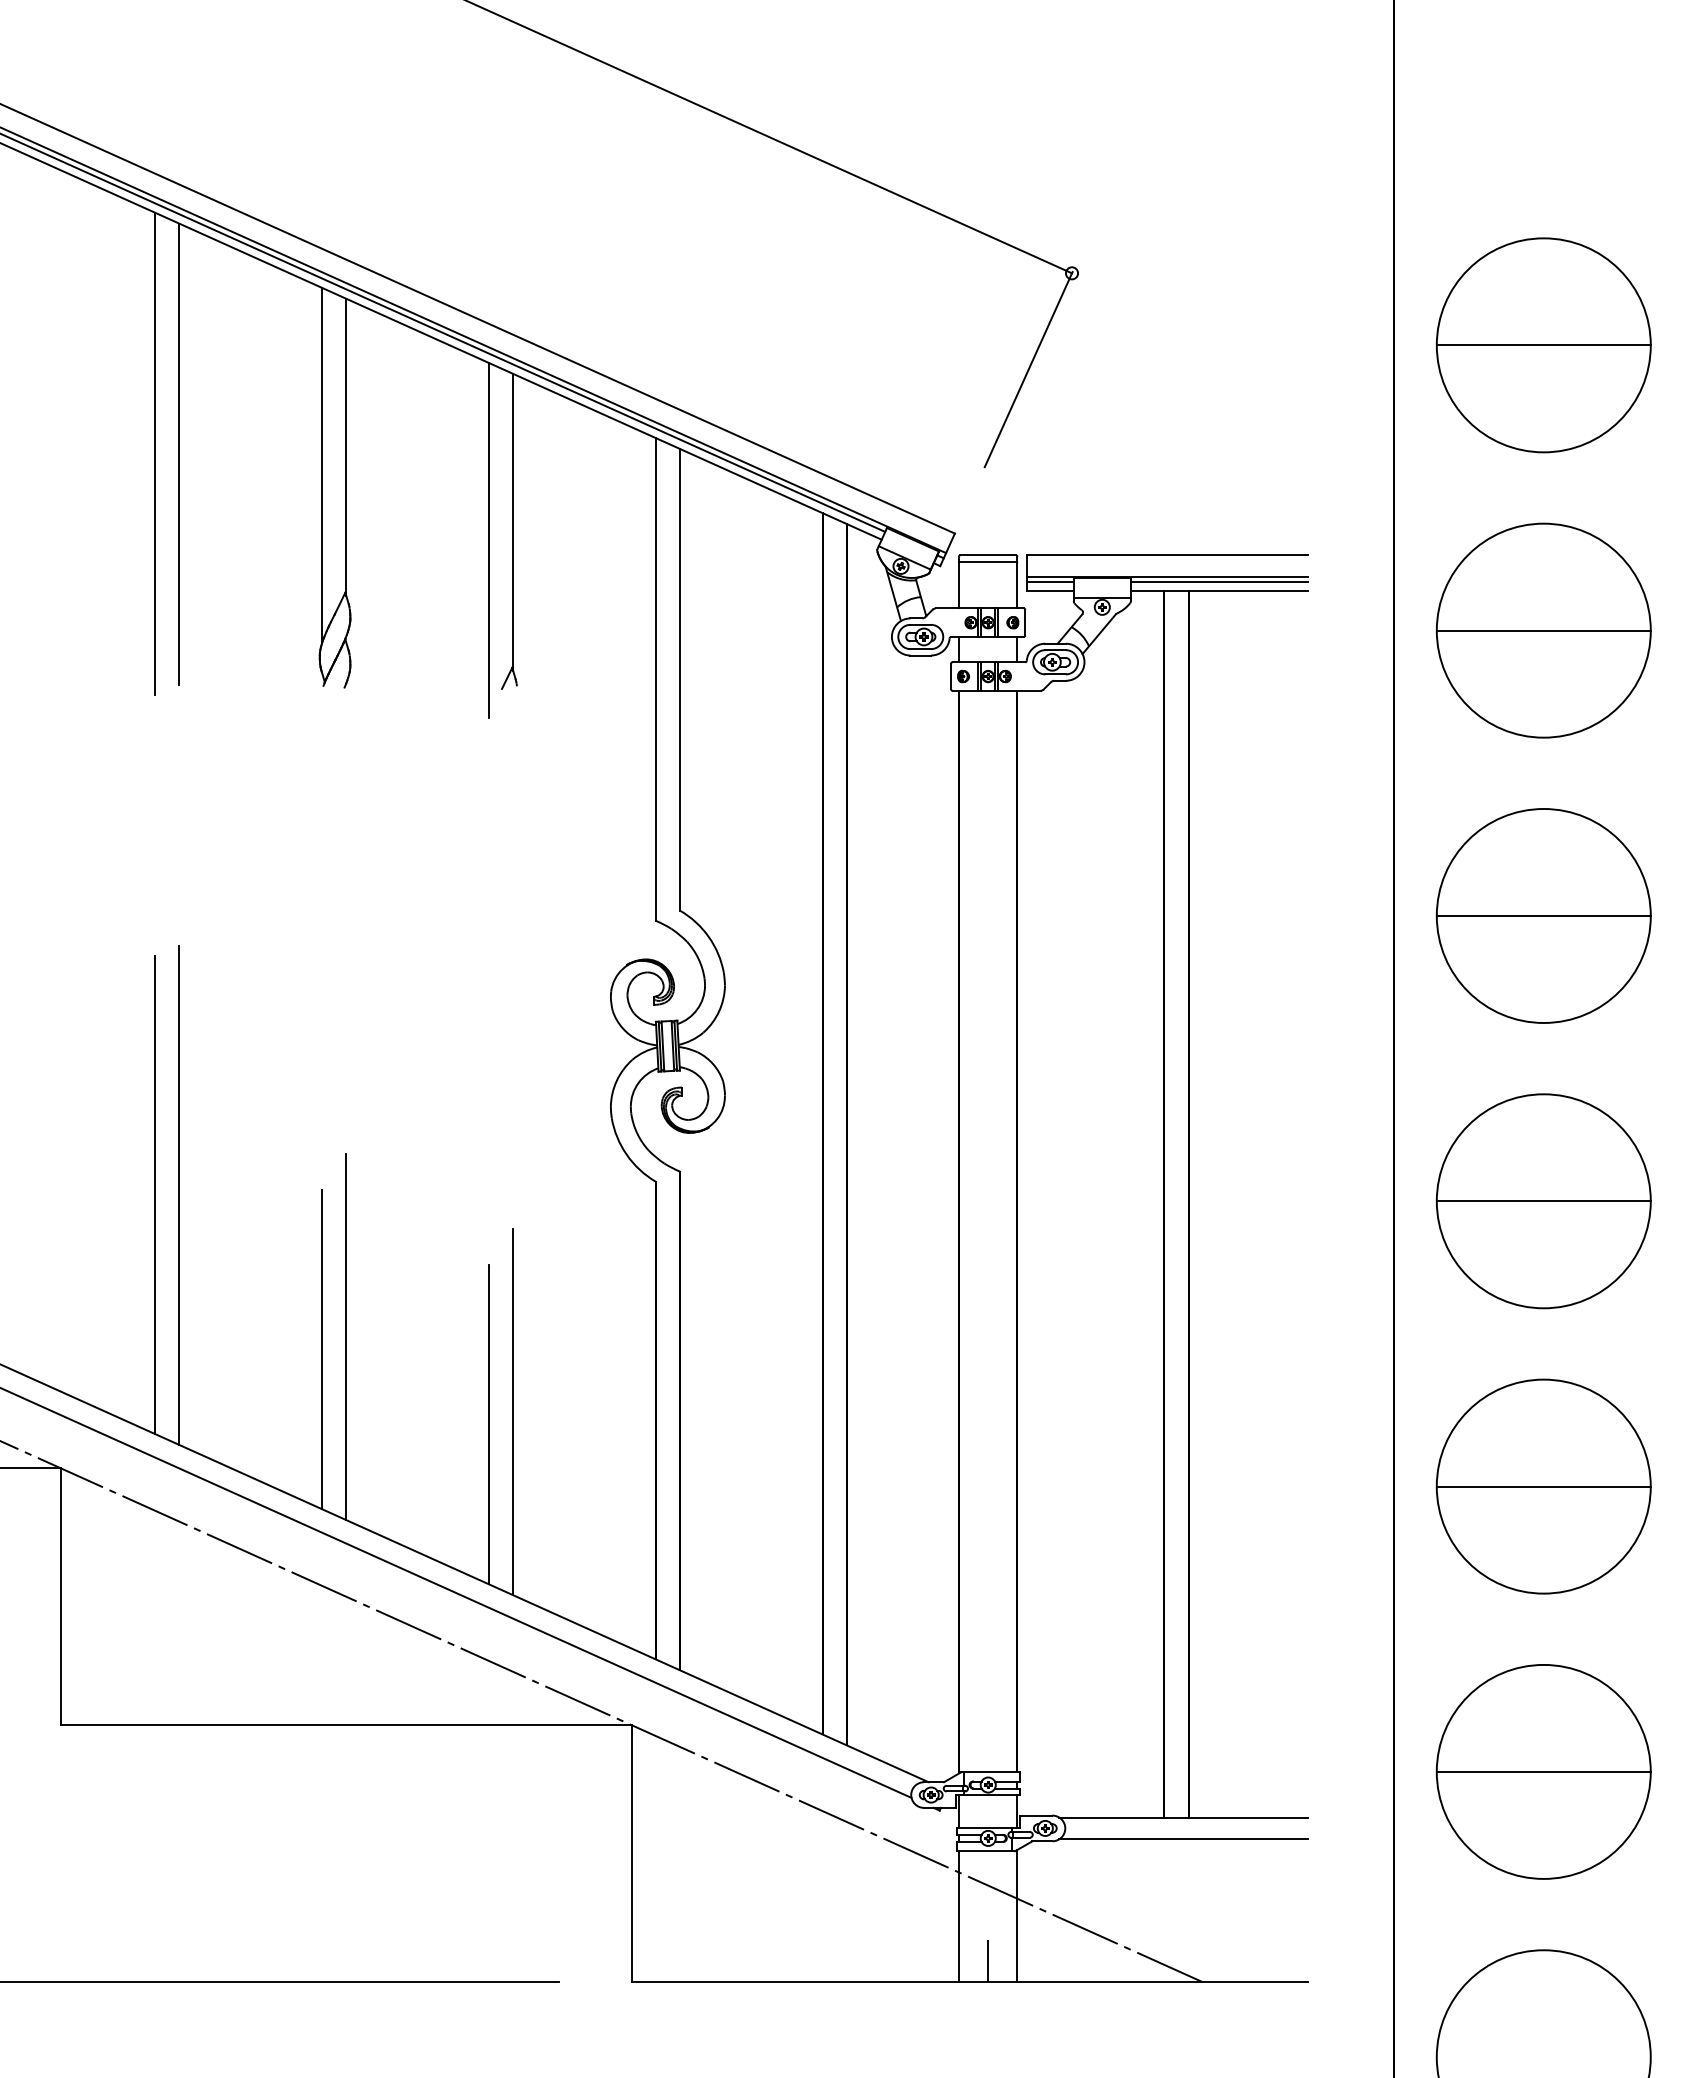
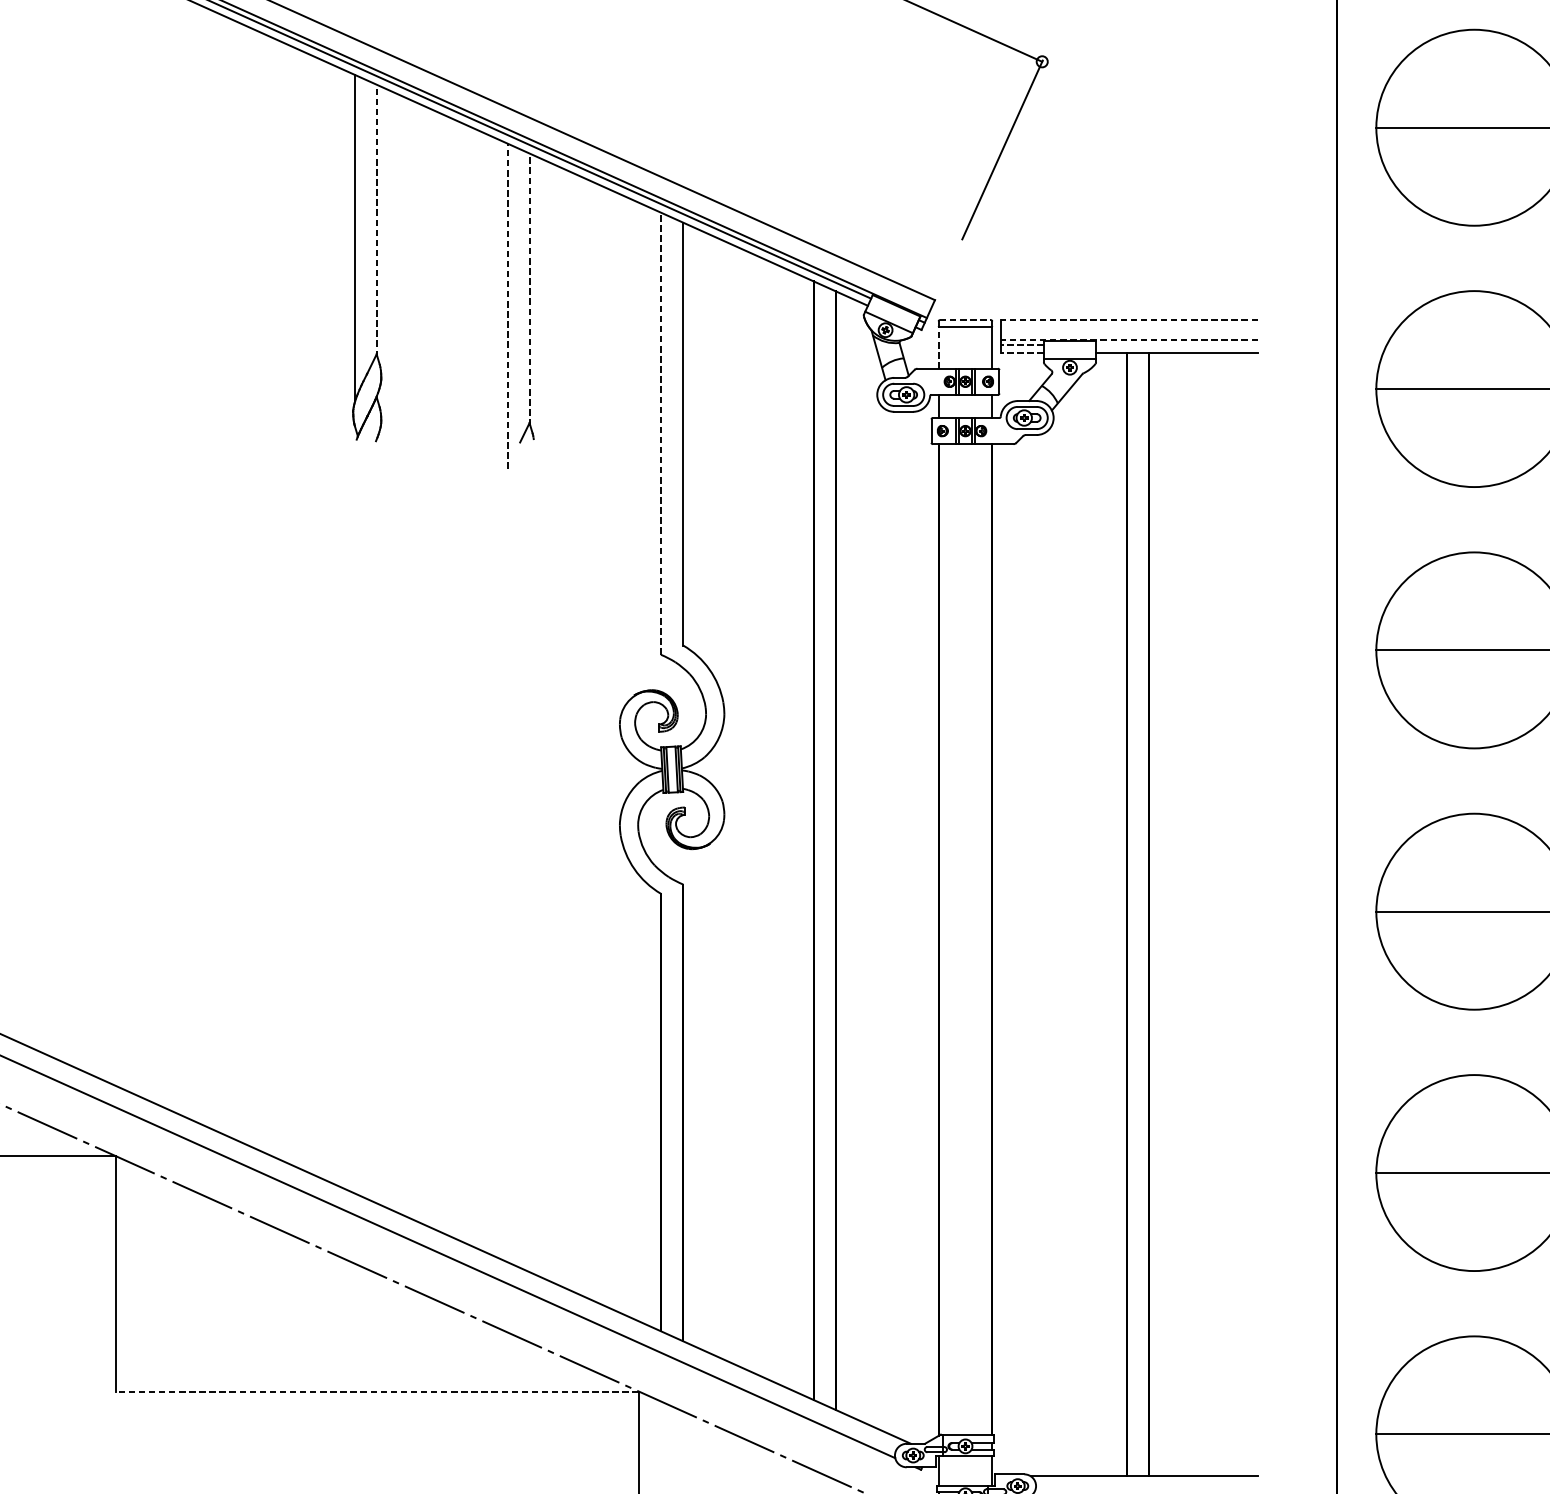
line: (346, 446) -> (377, 220), solid -> dashed
line: (155, 453) -> (202, 226), removed
line: (179, 454) -> (224, 227), removed
line: (513, 521) -> (530, 289), solid -> dashed
line: (488, 539) -> (507, 305), solid -> dashed
line: (988, 555) -> (965, 320), solid -> dashed
line: (1166, 555) -> (1128, 320), solid -> dashed
line: (1166, 576) -> (1128, 339), solid -> dashed
line: (1050, 582) -> (1022, 344), solid -> dashed
line: (1218, 582) -> (1176, 344), removed
line: (959, 585) -> (939, 347), solid -> dashed
line: (1050, 590) -> (1022, 352), solid -> dashed
line: (655, 678) -> (660, 432), solid -> dashed
line: (155, 1194) -> (202, 905), removed
line: (179, 1195) -> (224, 906), removed
line: (346, 1336) -> (377, 1035), removed
line: (322, 1349) -> (355, 1047), removed
line: (513, 1411) -> (530, 1104), removed
line: (488, 1424) -> (507, 1116), removed
line: (345, 1725) -> (376, 1391), solid -> dashed

